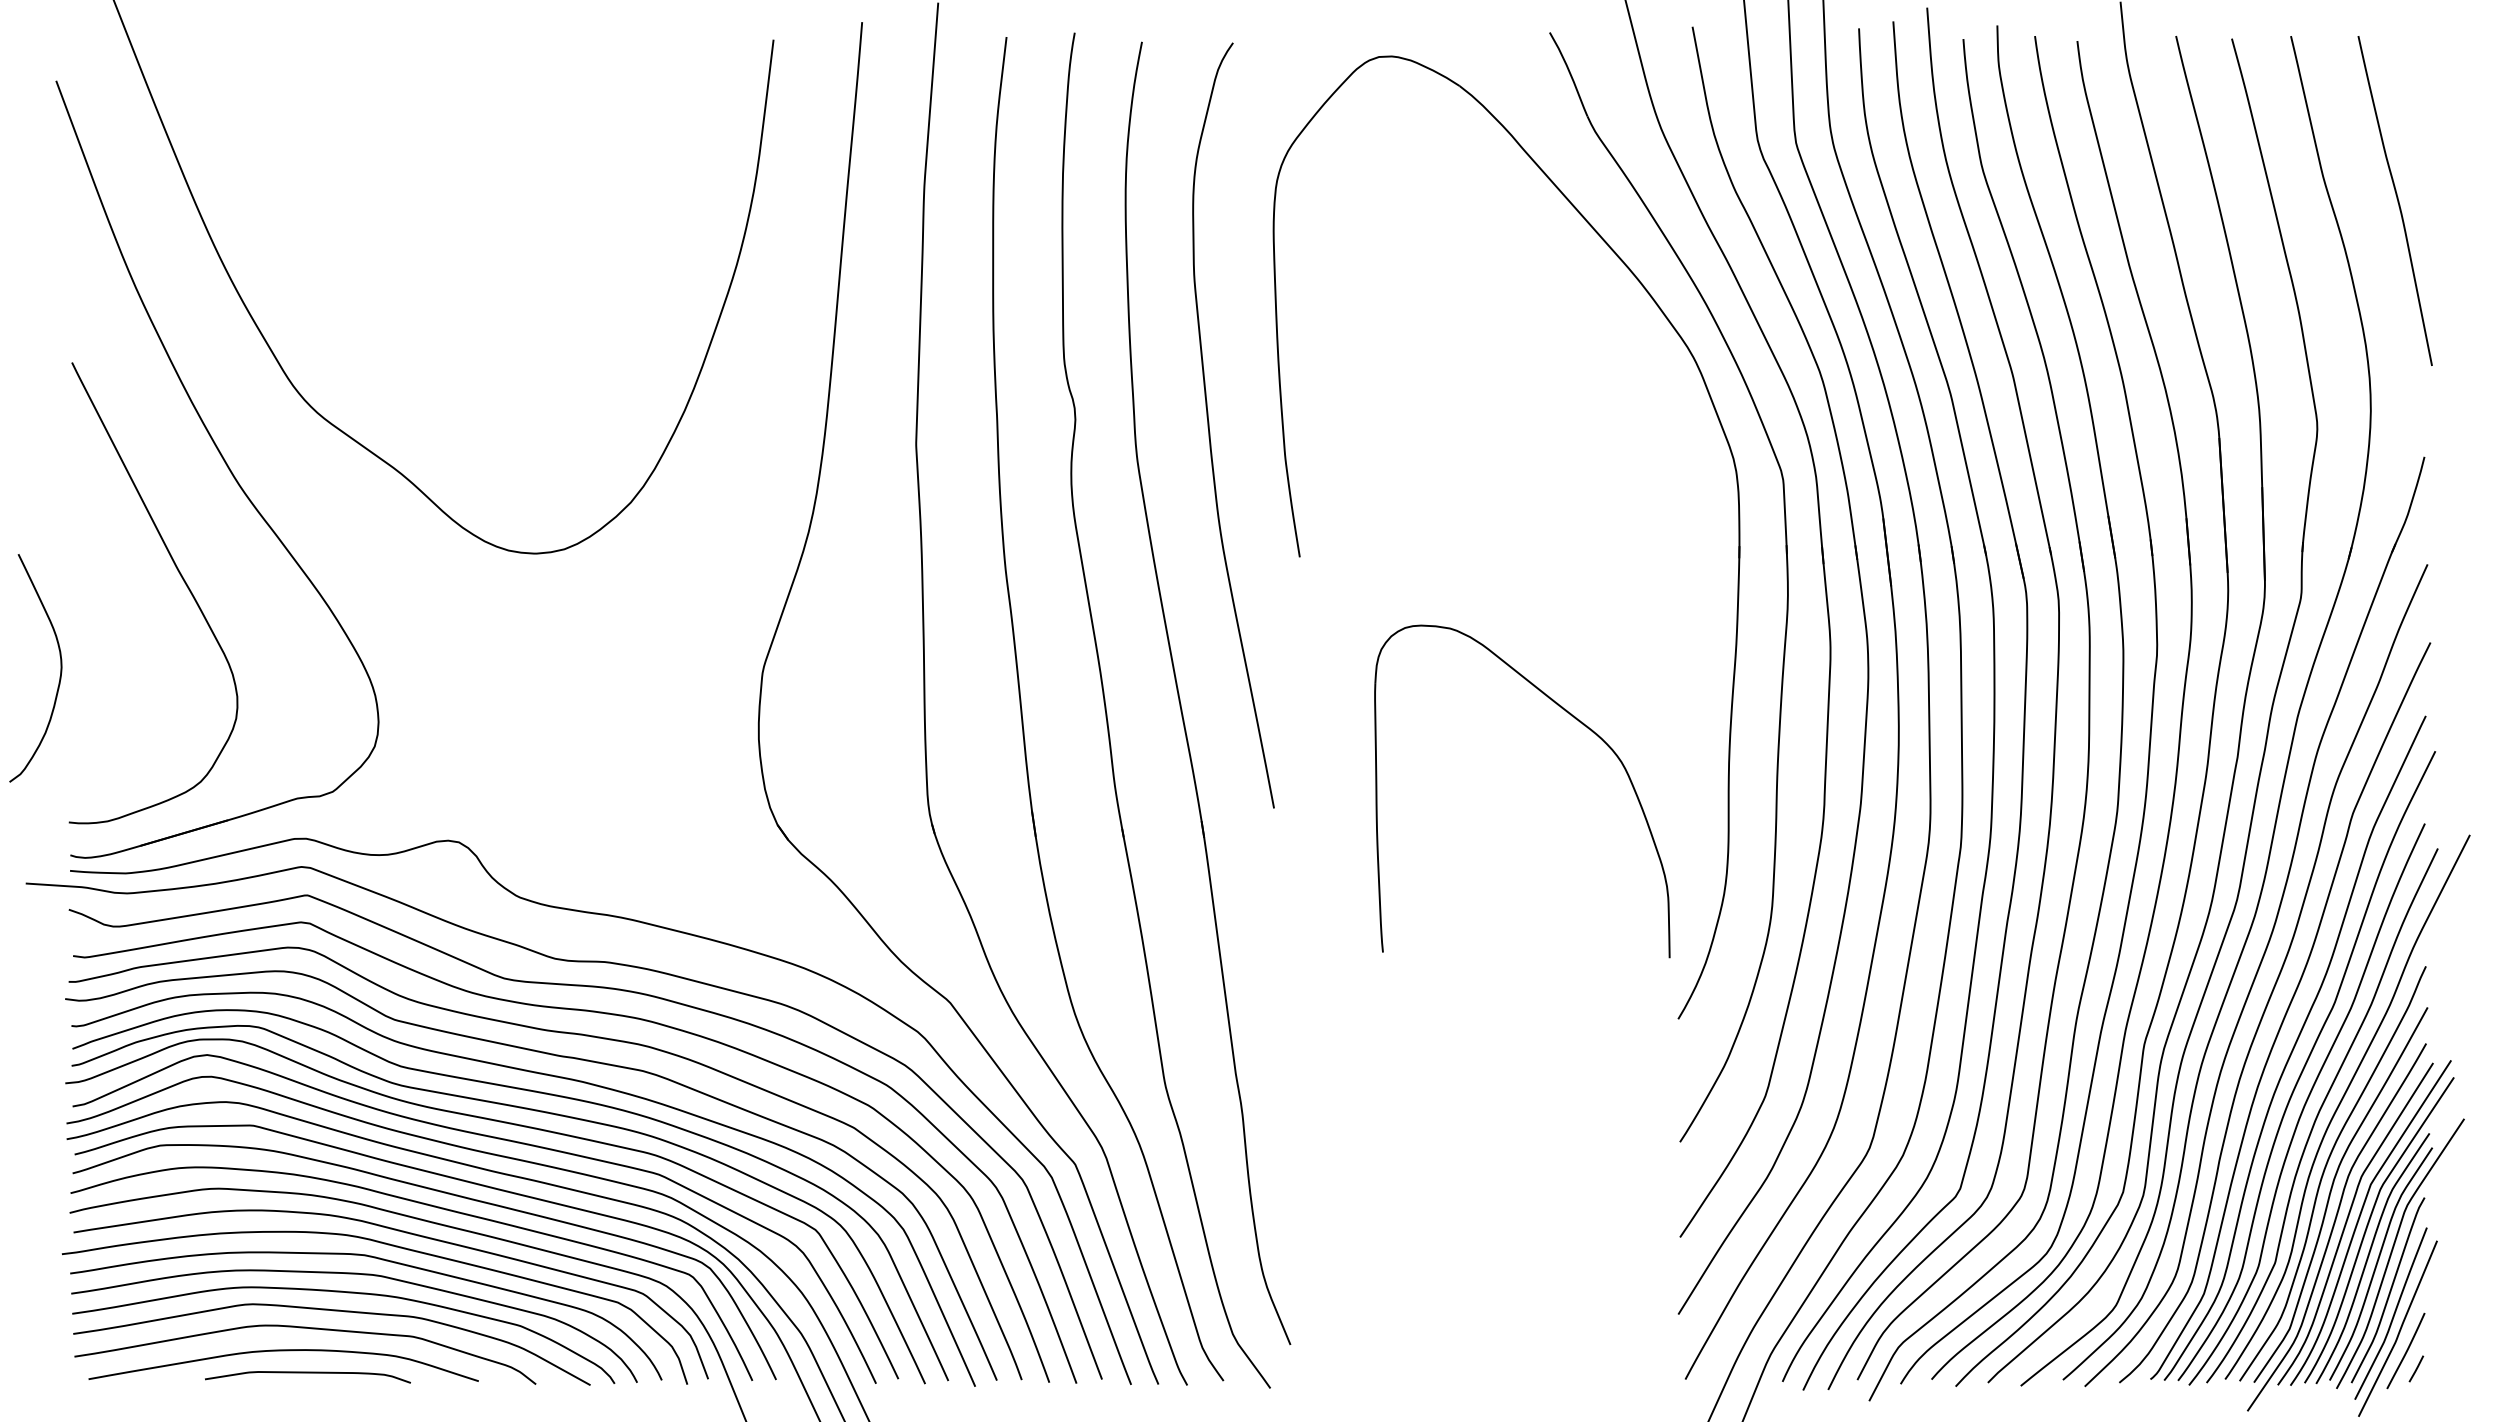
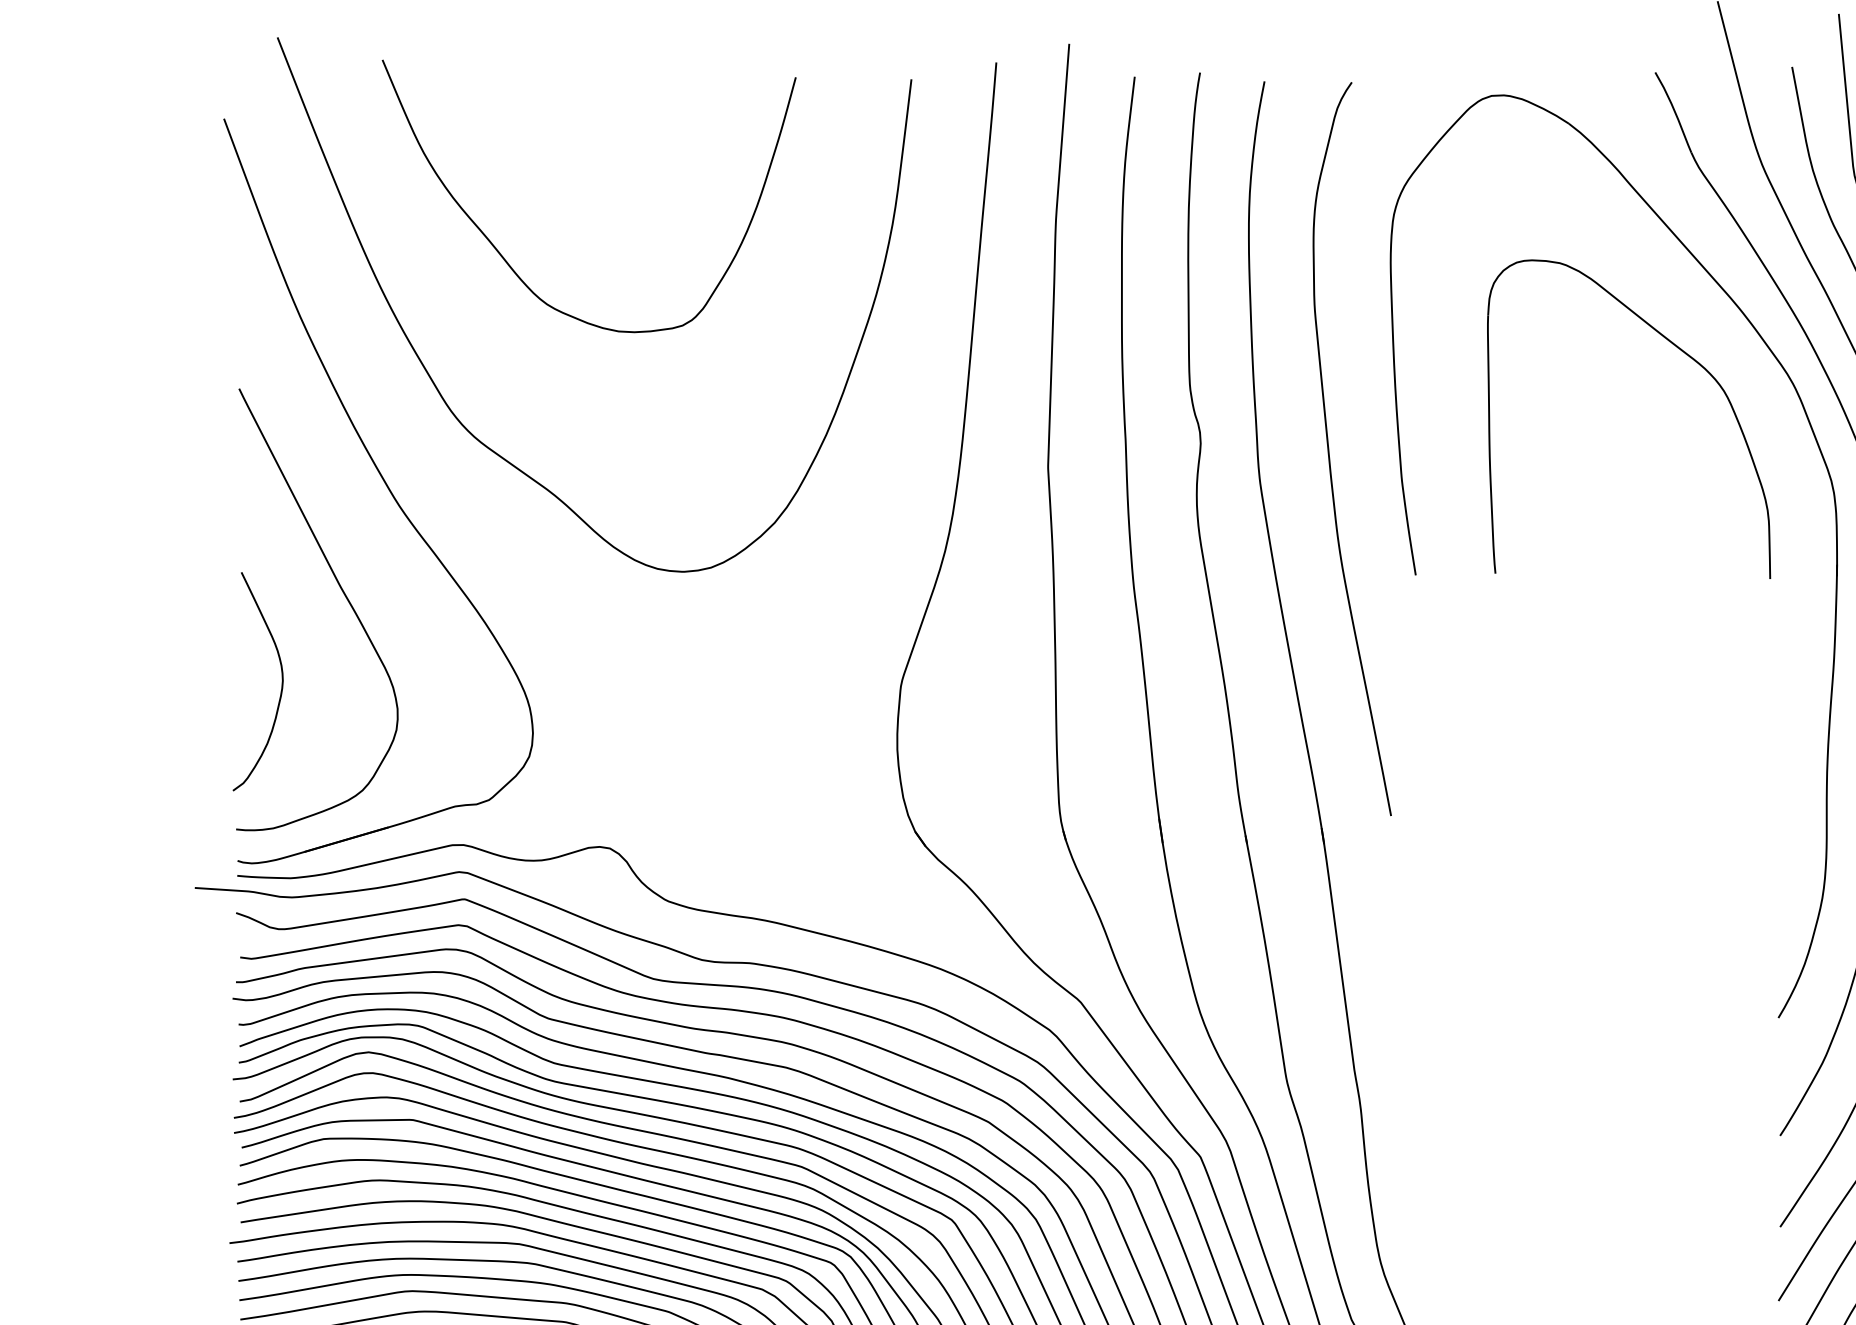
curve: (353, 231) -> (508, 263), added
curve: (60, 668) -> (281, 681), moved
part: (1575, 719) -> (1679, 350), moved

